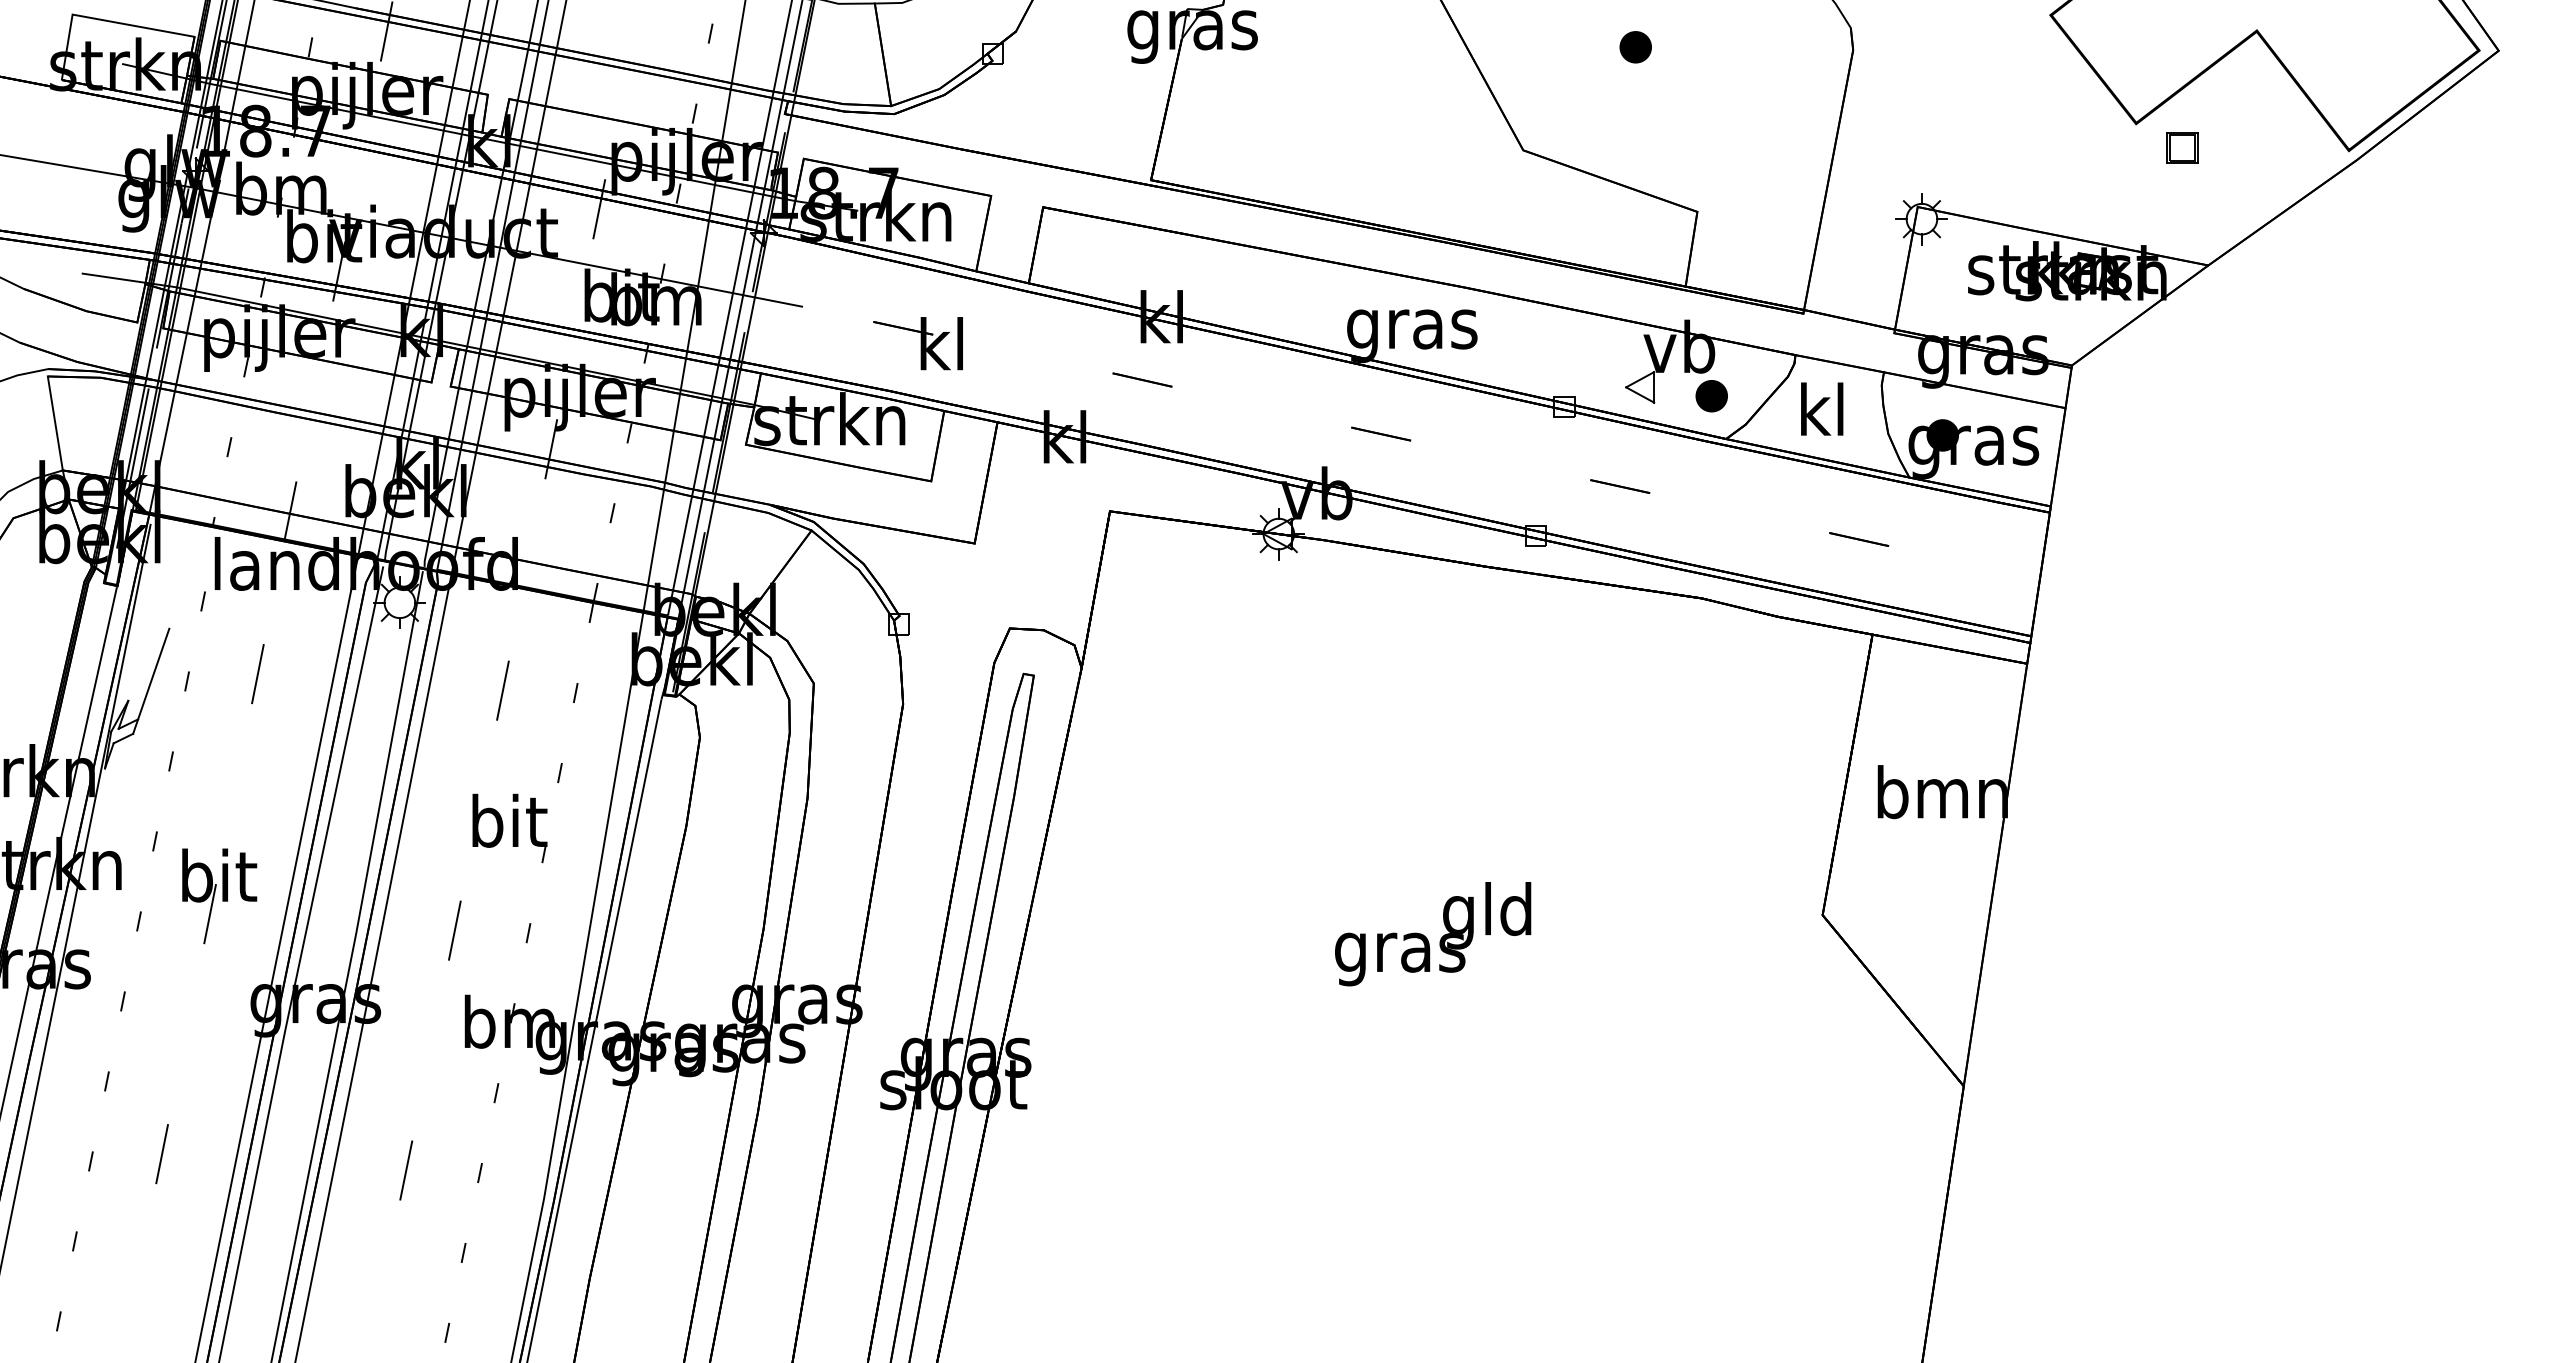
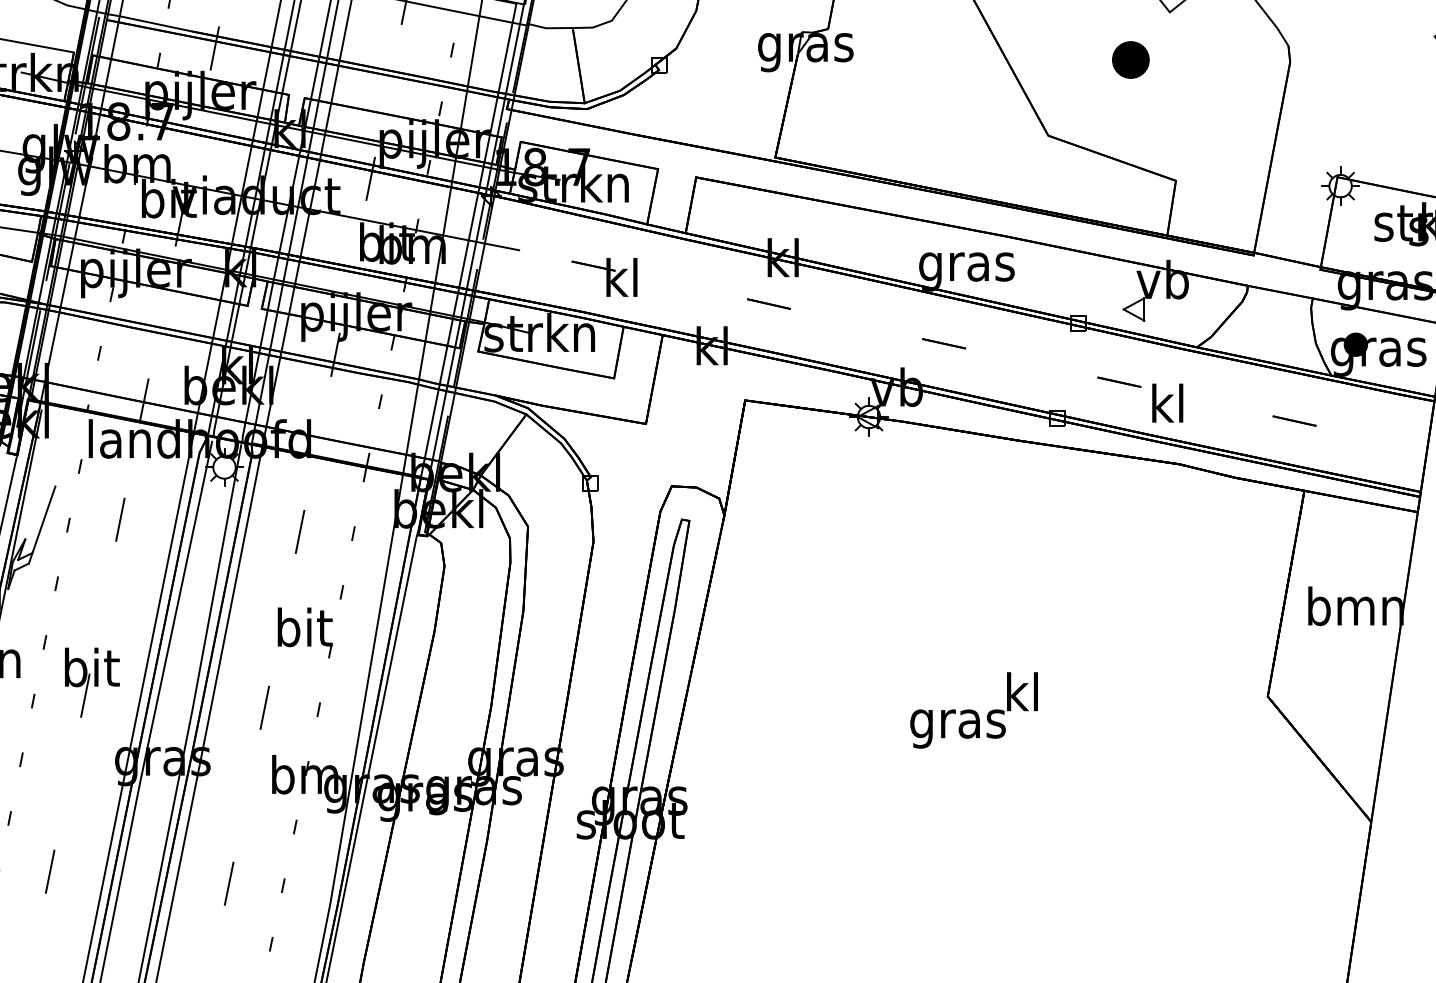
part: (1635, 47) -> (1130, 60), size x1.6
part: (1711, 396) -> (1186, 316), removed
text: (1822, 408) -> (1167, 402), moved
text: (1487, 915) -> (1022, 696), gld -> kl

